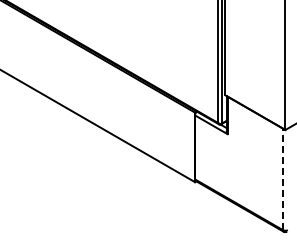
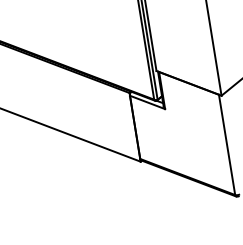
line: (283, 179) -> (227, 144), dashed -> solid

